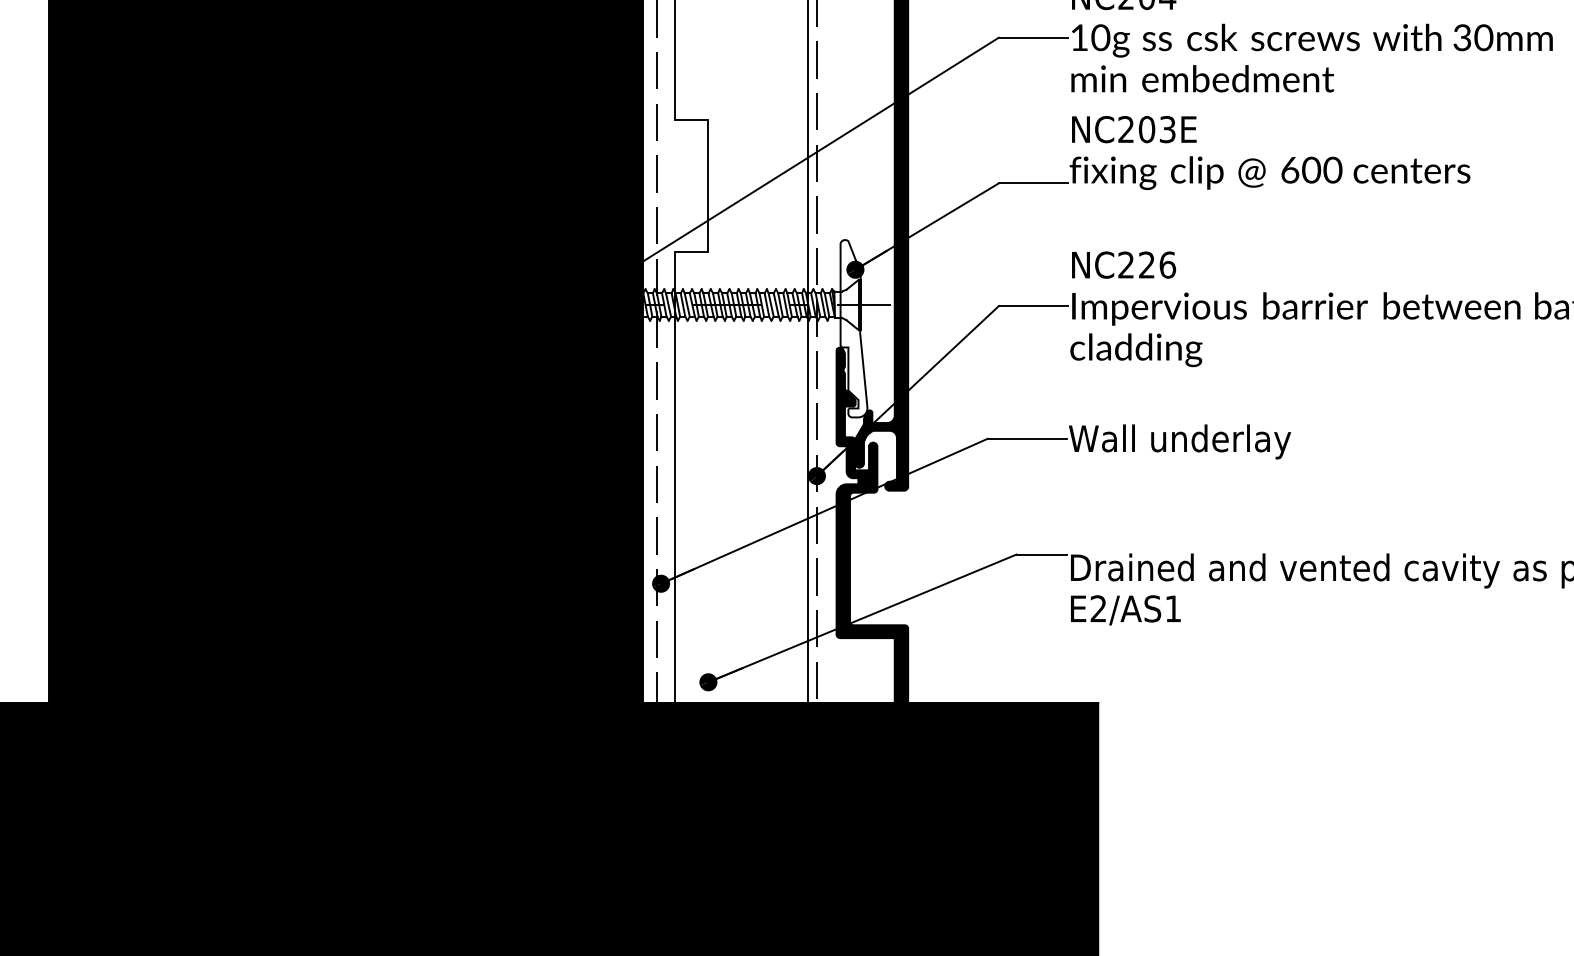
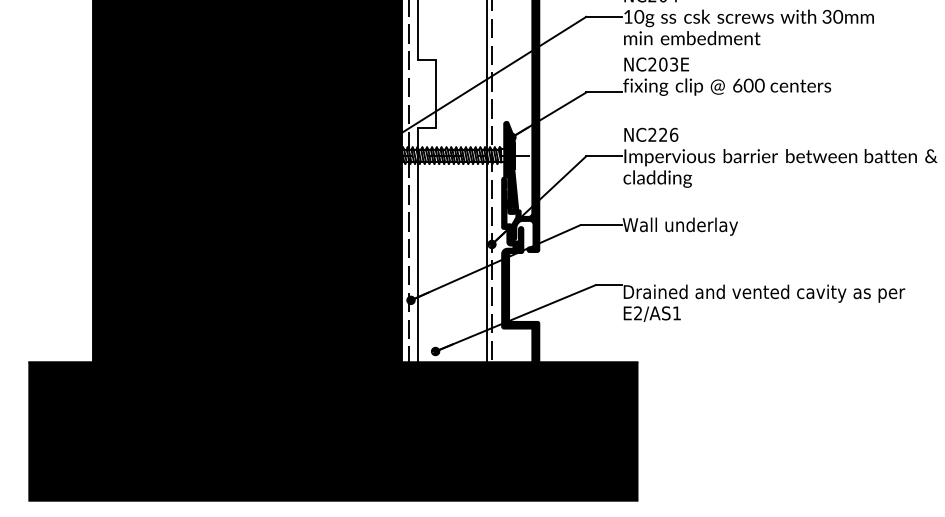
fill: (854, 327) -> (511, 167), added

